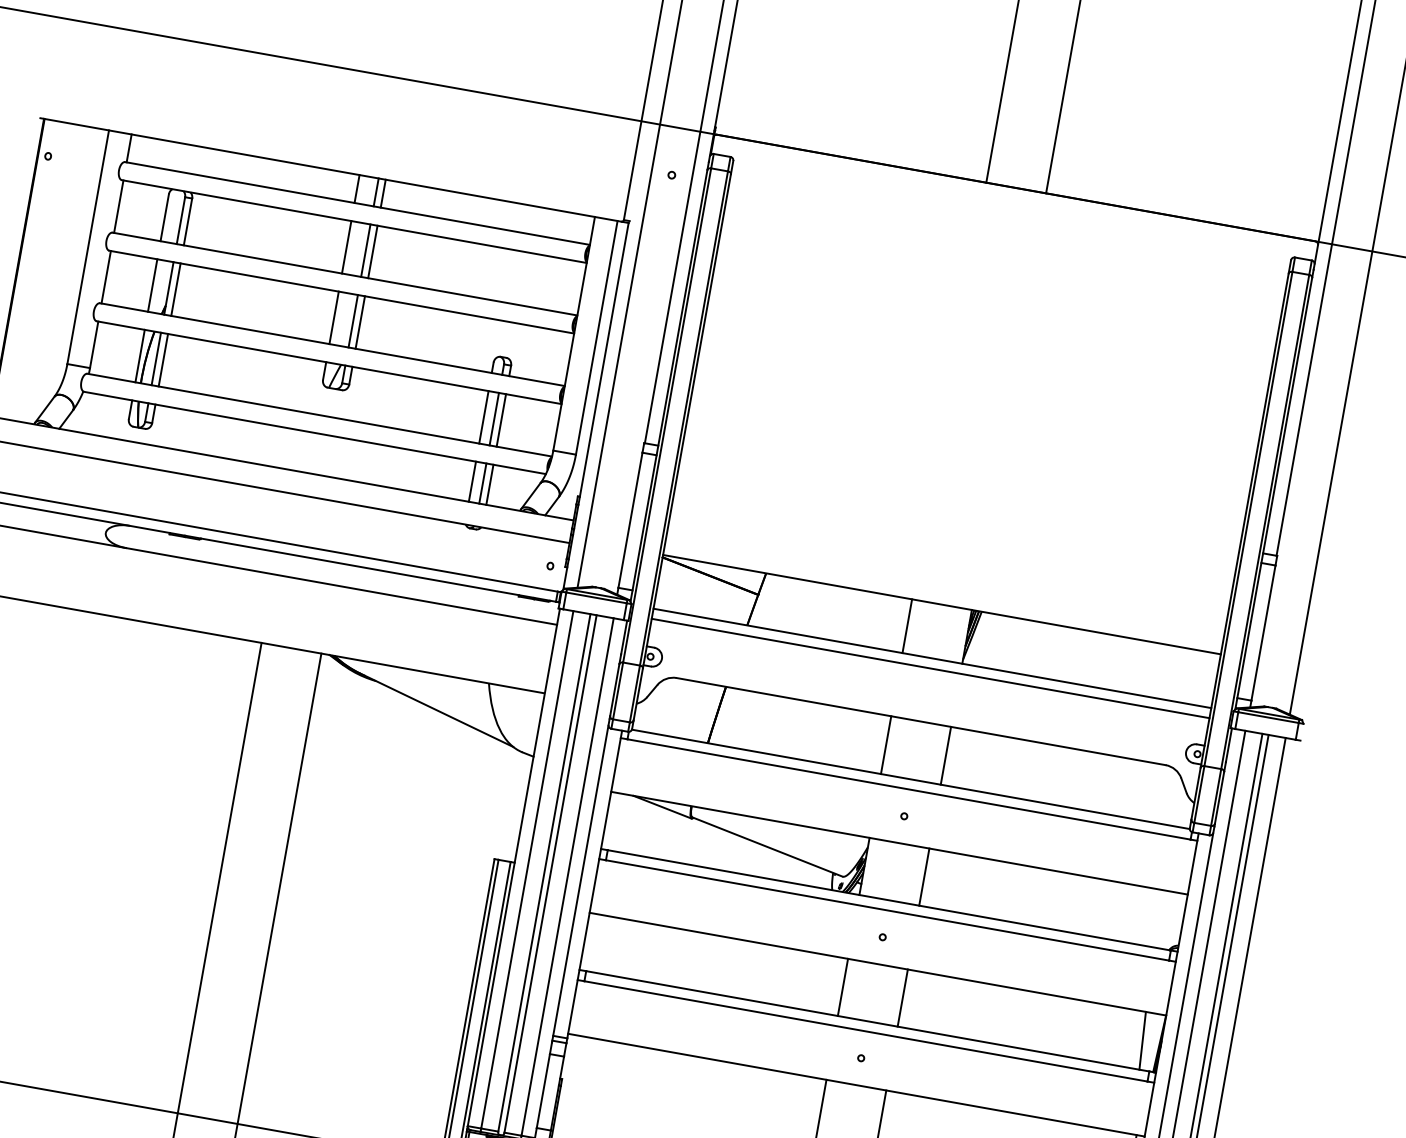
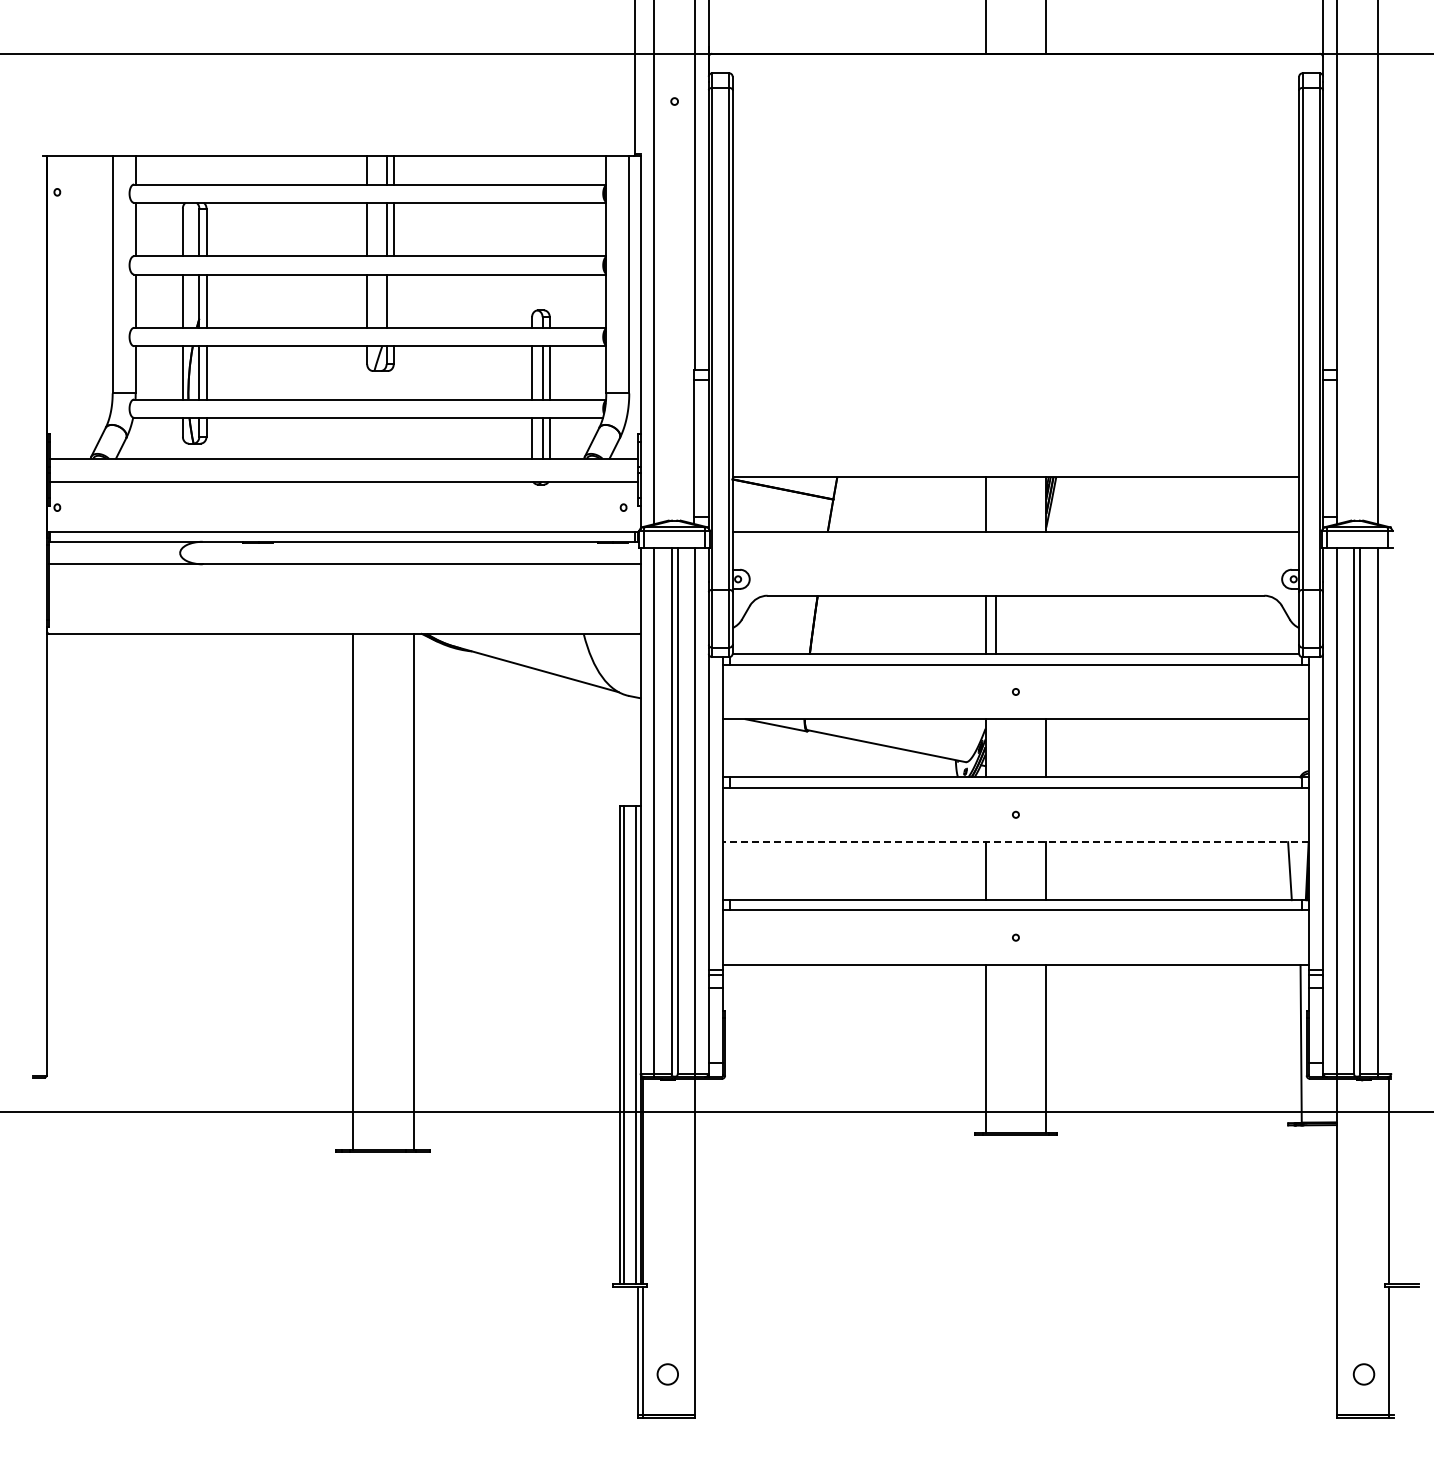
line: (360, 321) -> (393, 300), removed
line: (930, 668) -> (1015, 541), removed
line: (946, 755) -> (996, 624), moved
line: (877, 964) -> (1015, 842), solid -> dashed

